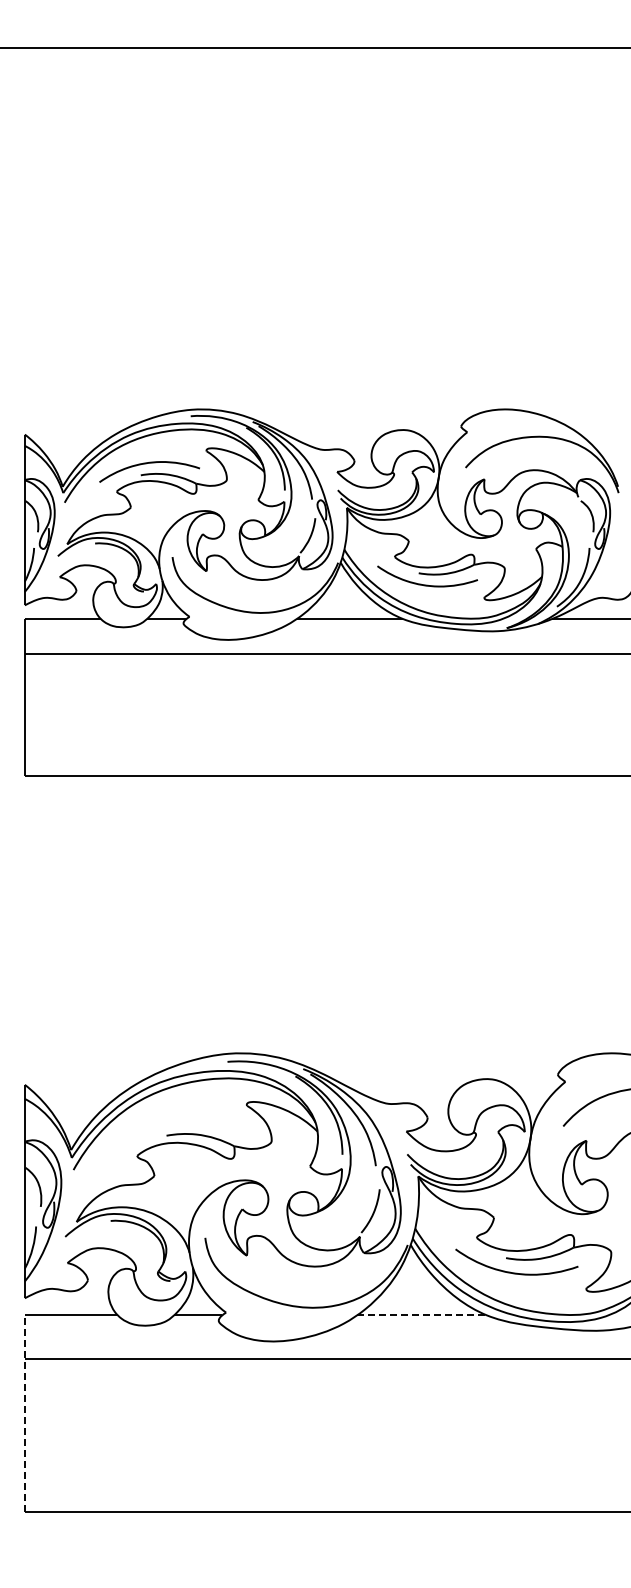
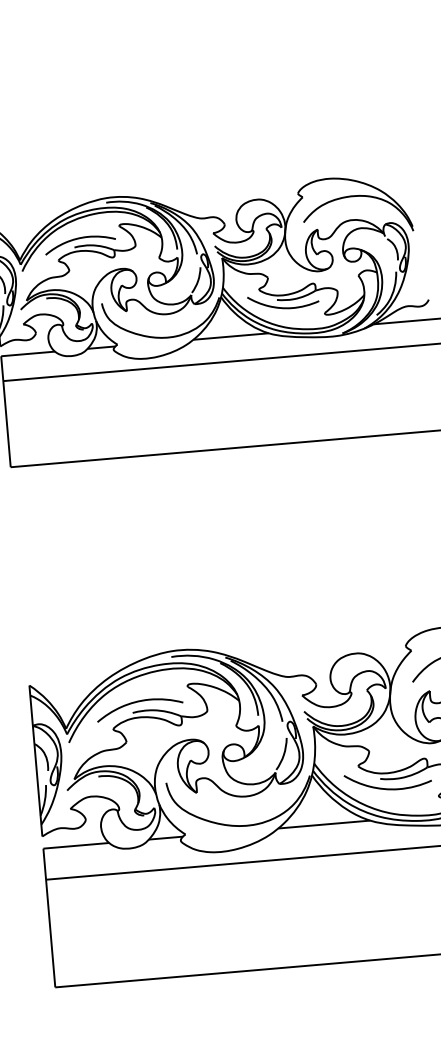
curve: (175, 1121) -> (138, 702), added
line: (422, 1315) -> (324, 824), dashed -> solid
line: (24, 1413) -> (49, 917), dashed -> solid

